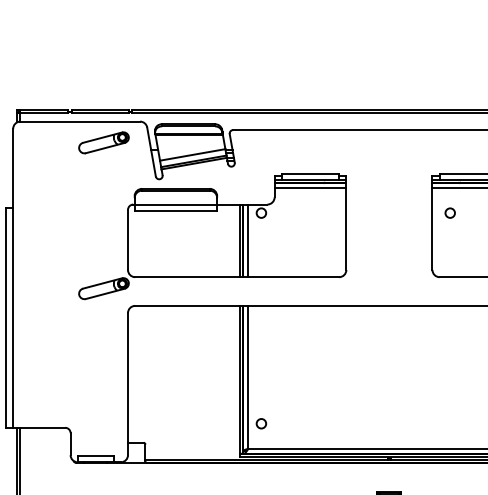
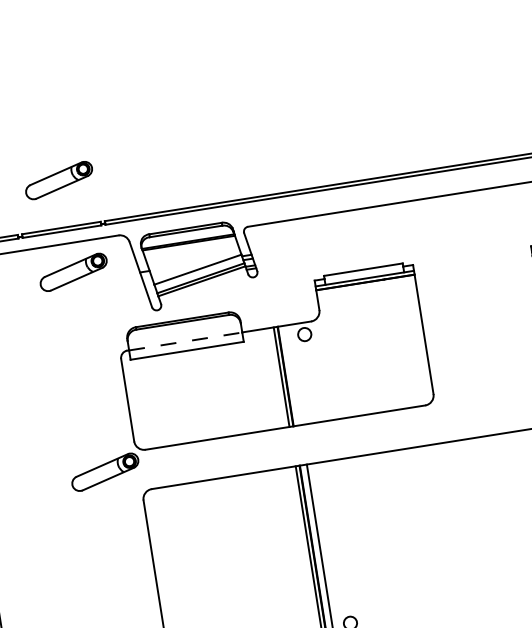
part: (103, 75) -> (58, 180), added
line: (310, 188) -> (366, 290), removed
line: (176, 204) -> (186, 341), solid -> dashed
line: (248, 240) -> (292, 374), removed

